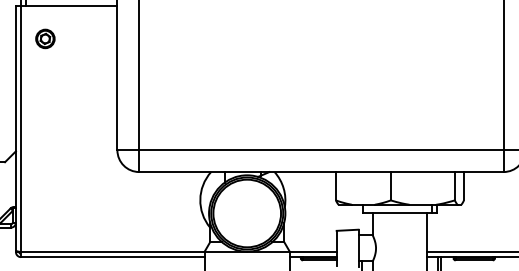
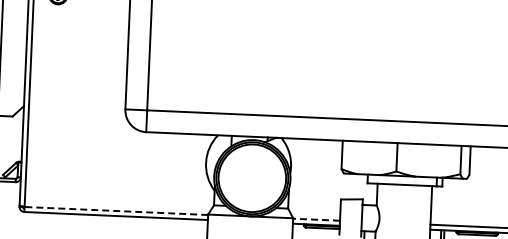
line: (112, 252) -> (116, 211), solid -> dashed
line: (312, 252) -> (315, 220), solid -> dashed

